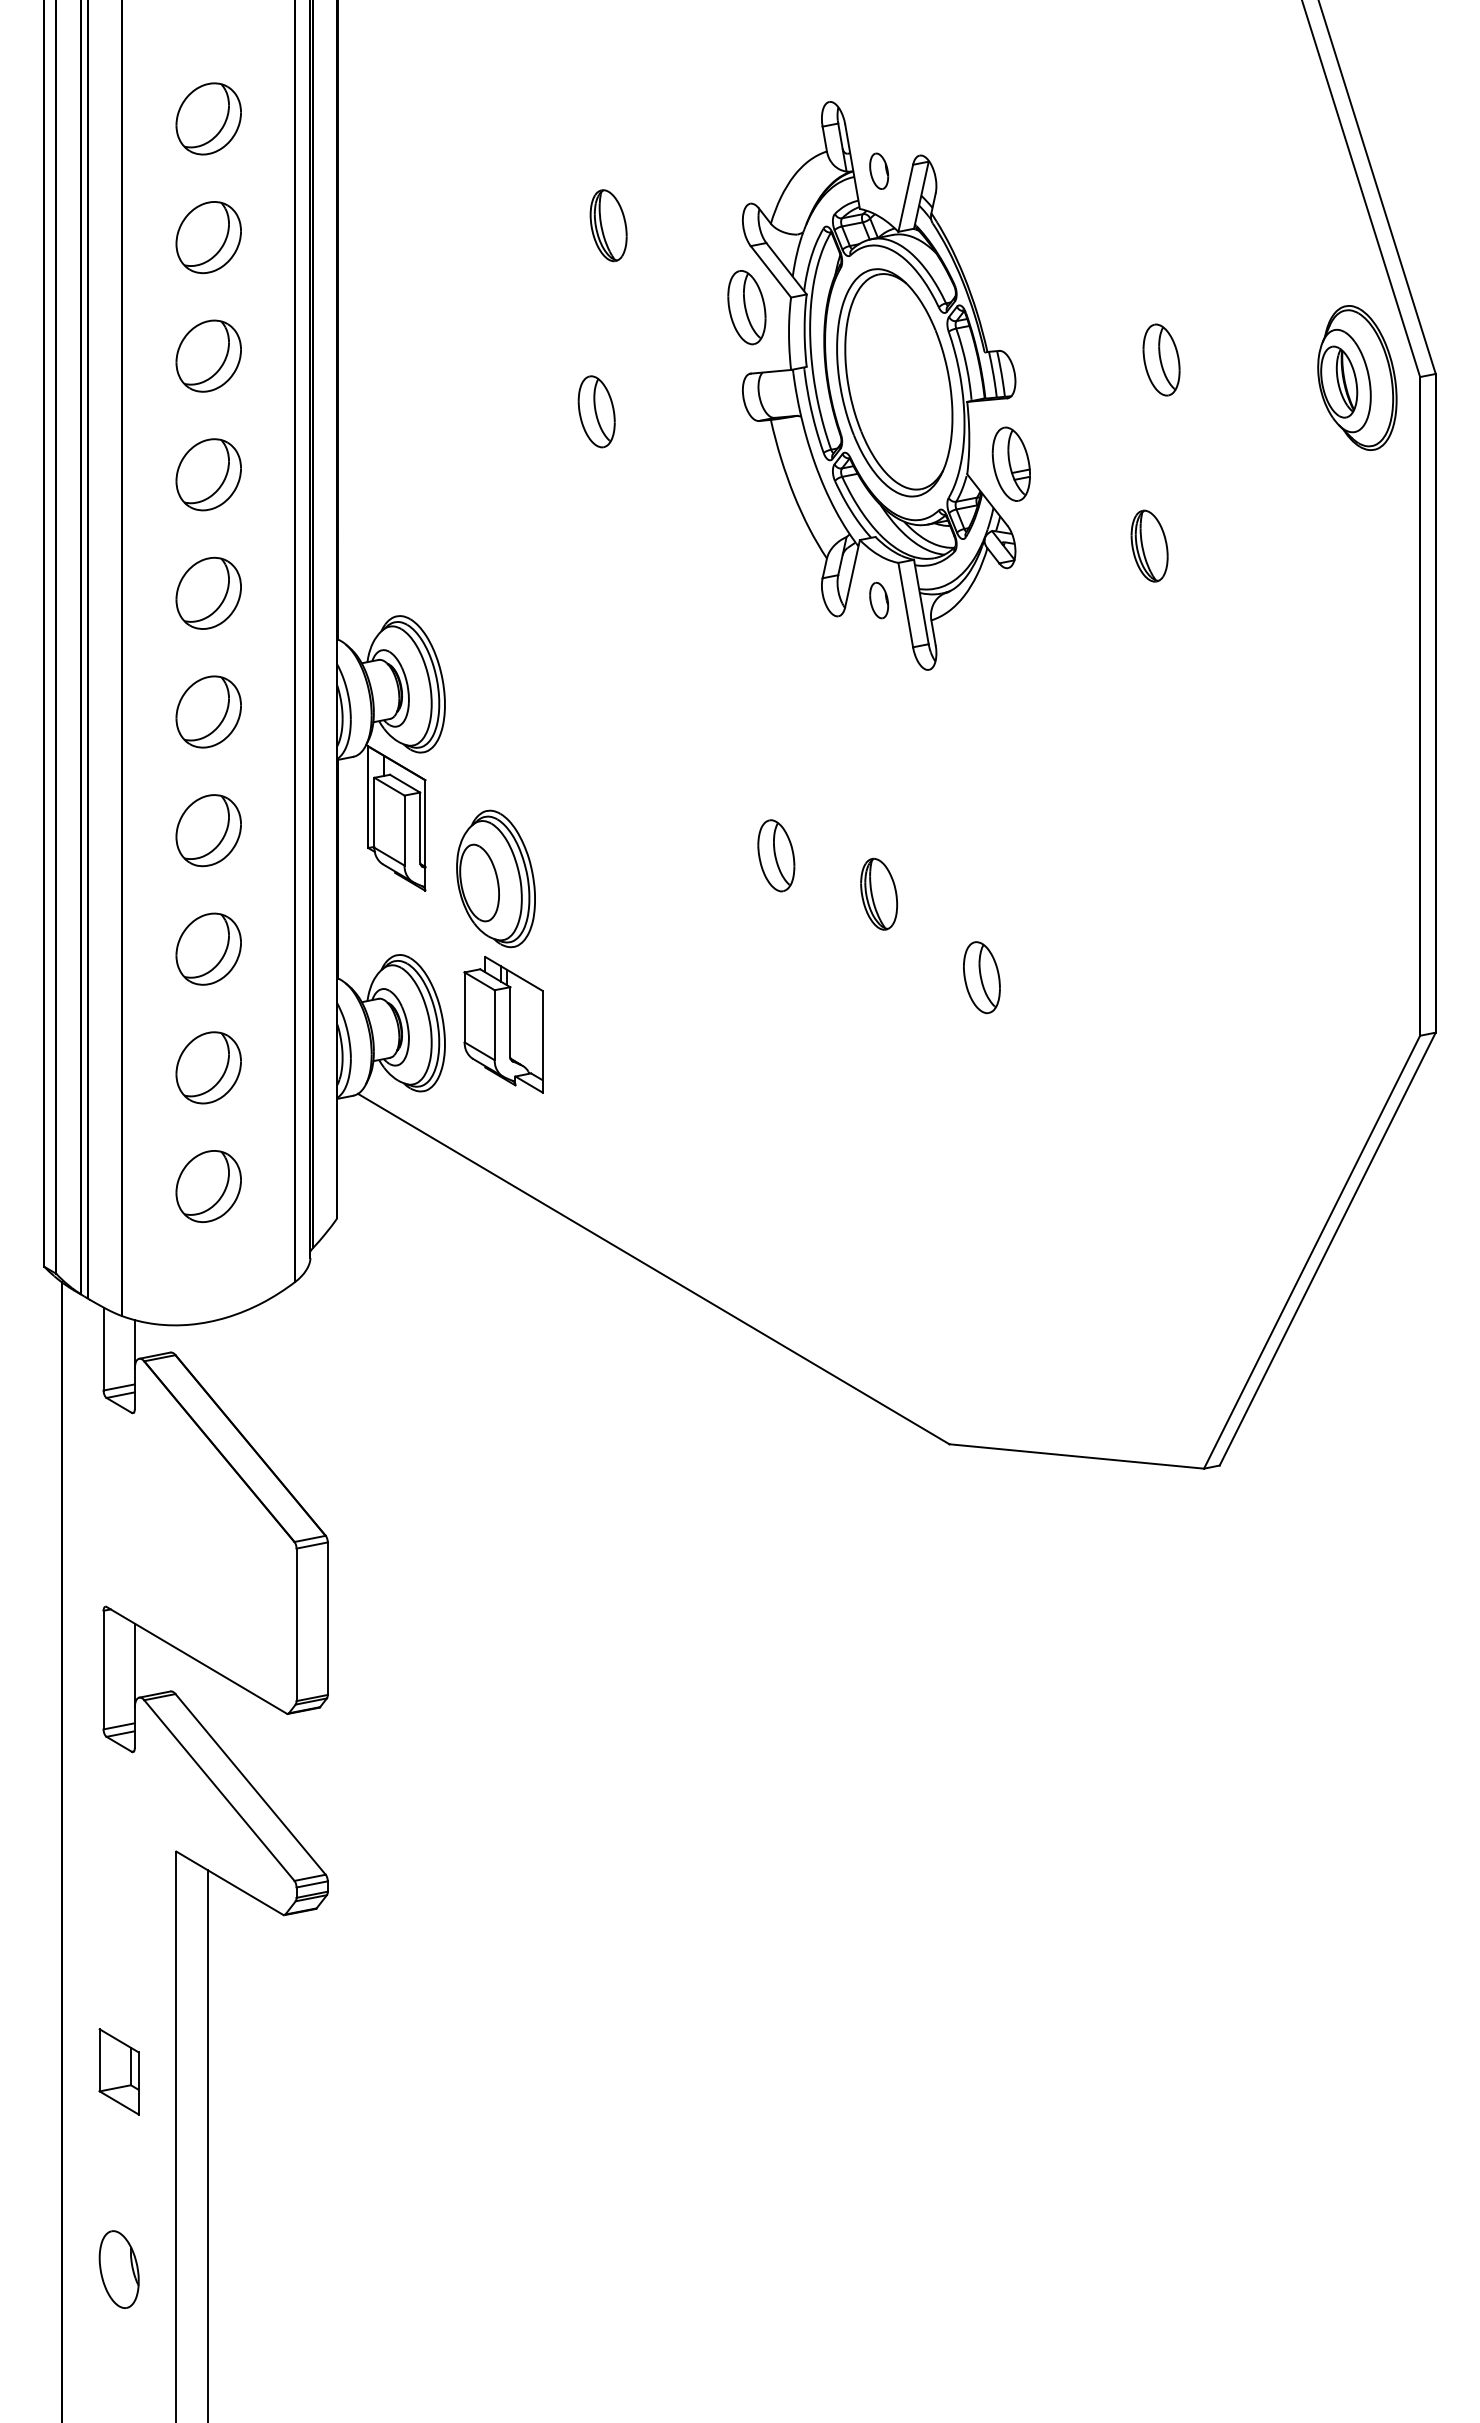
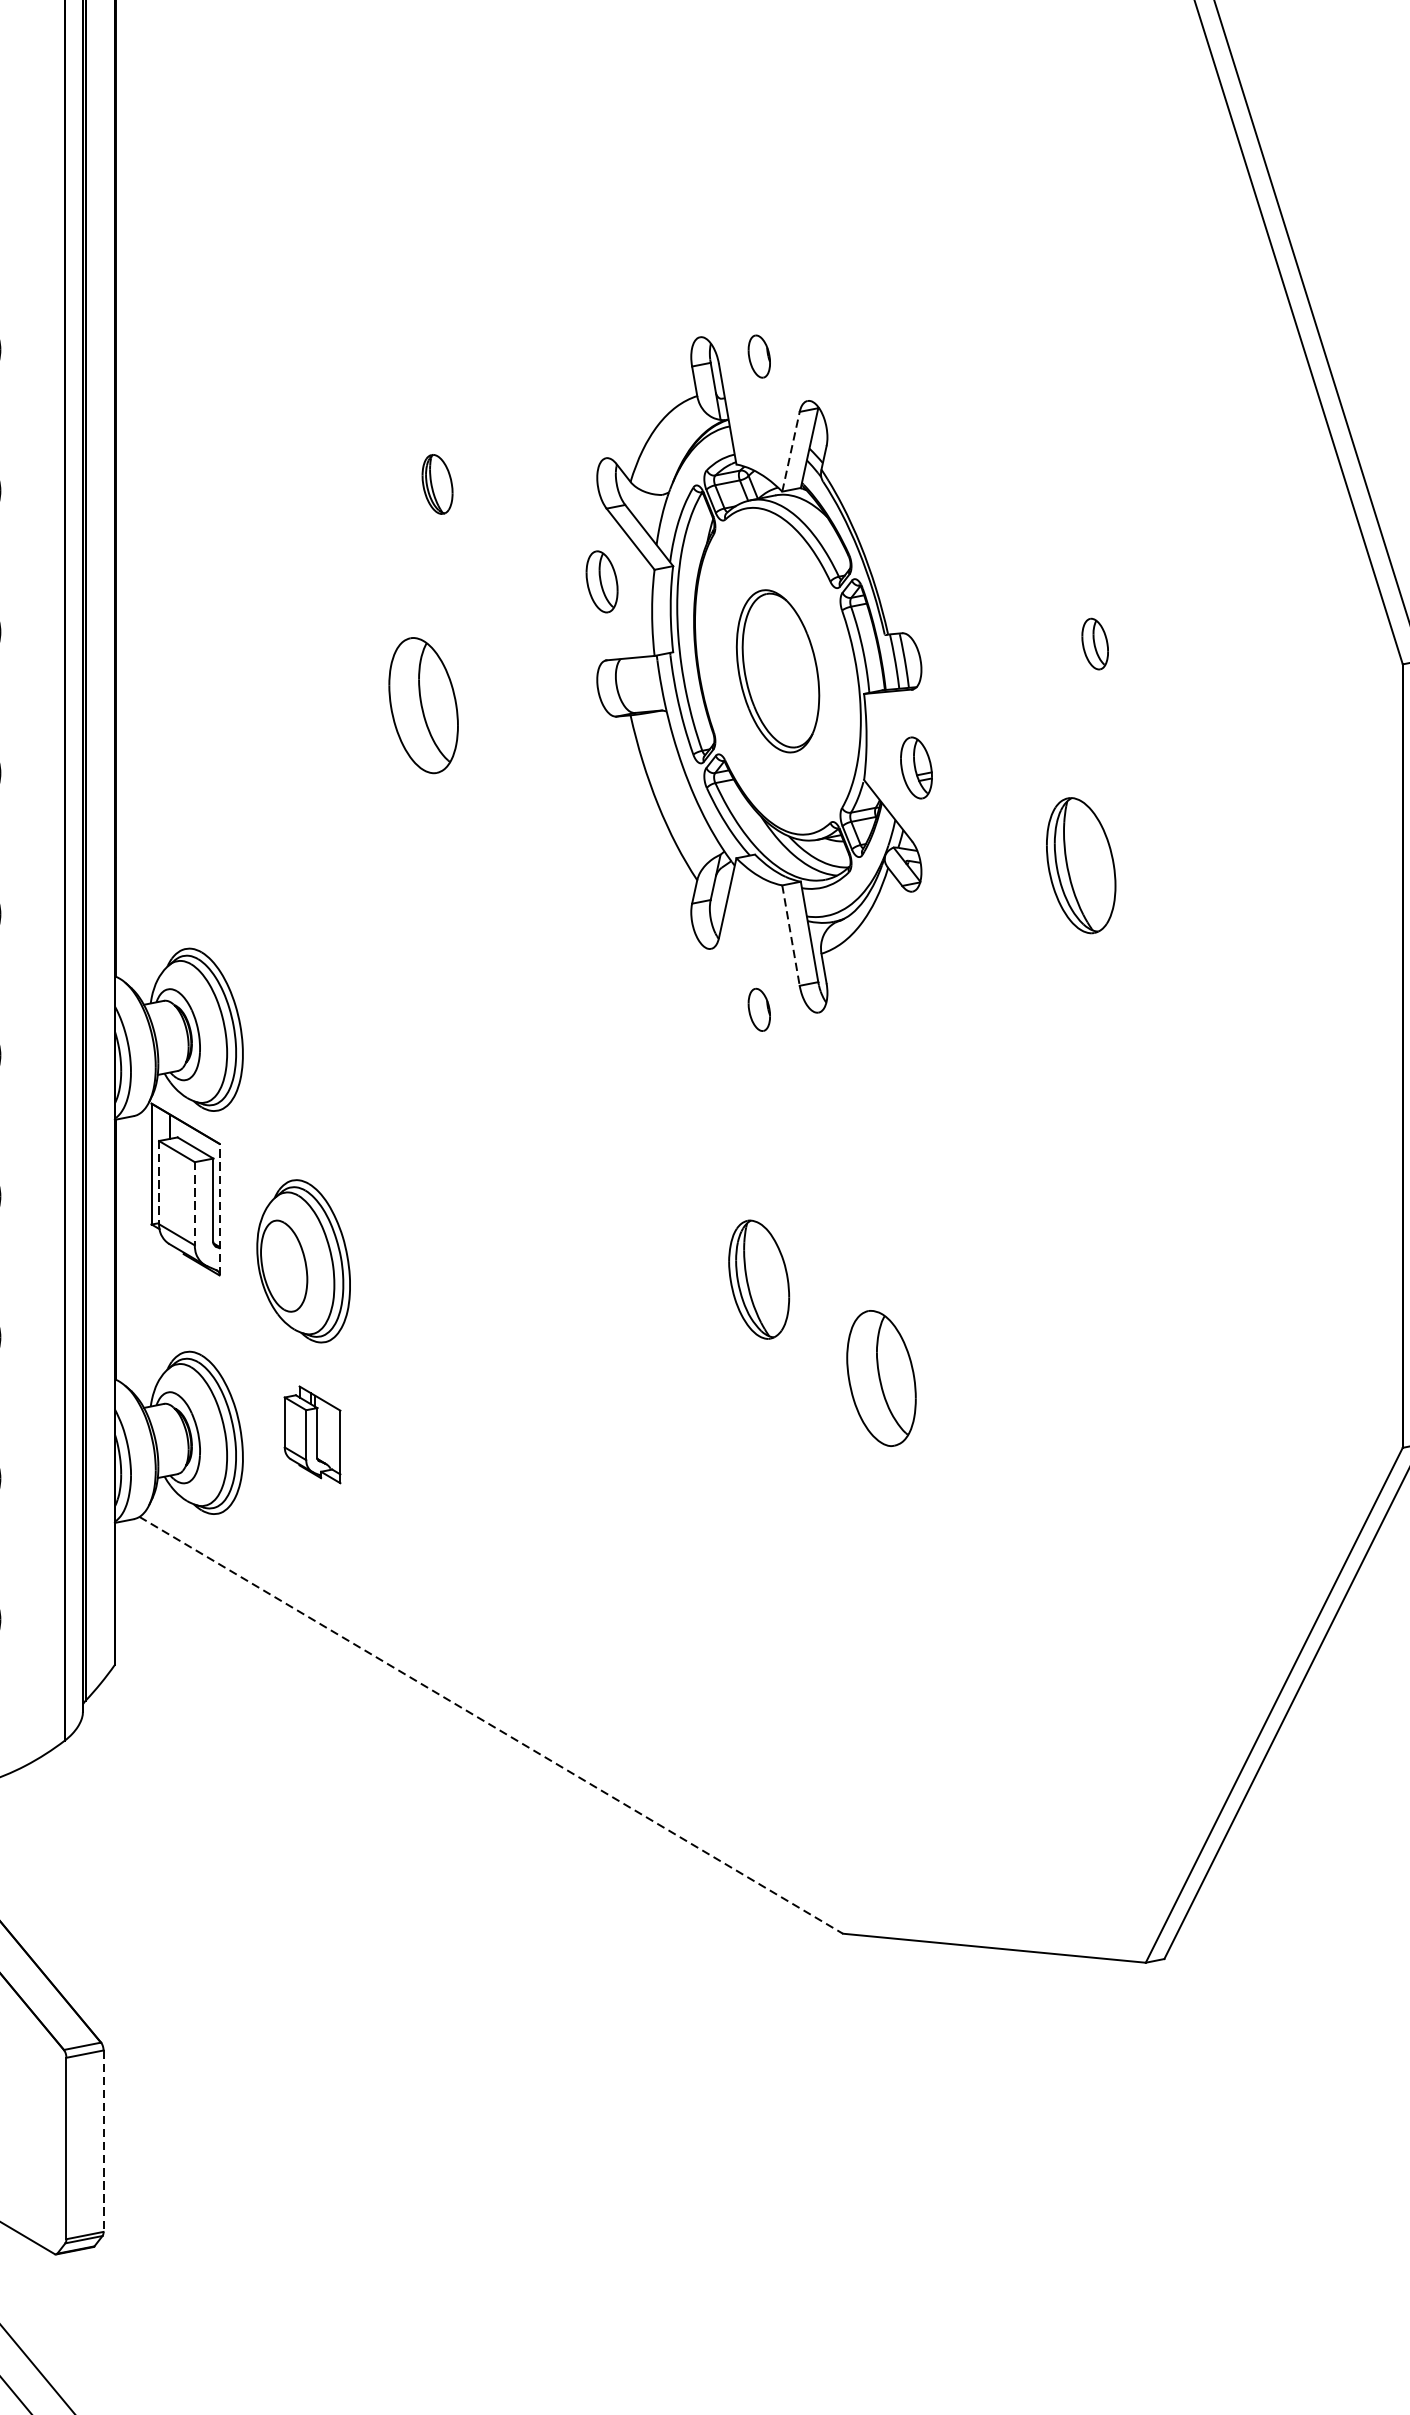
part: (879, 170) -> (759, 355), moved
line: (905, 197) -> (790, 450), solid -> dashed
part: (608, 225) -> (437, 484), size x0.7
part: (746, 307) -> (601, 581), size x0.7
part: (1161, 359) -> (1095, 643), size x0.6
part: (1357, 377) -> (1328, 664), removed
part: (894, 382) -> (777, 670), size x0.6
part: (596, 411) -> (423, 705), size x1.6
part: (1010, 463) -> (915, 767), size x0.7
part: (1149, 545) -> (1080, 864), size x1.6
part: (879, 600) -> (759, 1009), moved
line: (905, 605) -> (790, 936), solid -> dashed
line: (374, 812) -> (159, 1182), solid -> dashed
line: (404, 830) -> (194, 1203), solid -> dashed
line: (425, 835) -> (219, 1209), solid -> dashed
part: (776, 855) -> (637, 1233), removed
part: (879, 893) -> (759, 1278), size x1.4
part: (981, 977) -> (881, 1378), size x1.6
part: (503, 1024) -> (312, 1434), size x0.6
line: (653, 1269) -> (490, 1725), solid -> dashed
line: (327, 1619) -> (103, 2142), solid -> dashed

